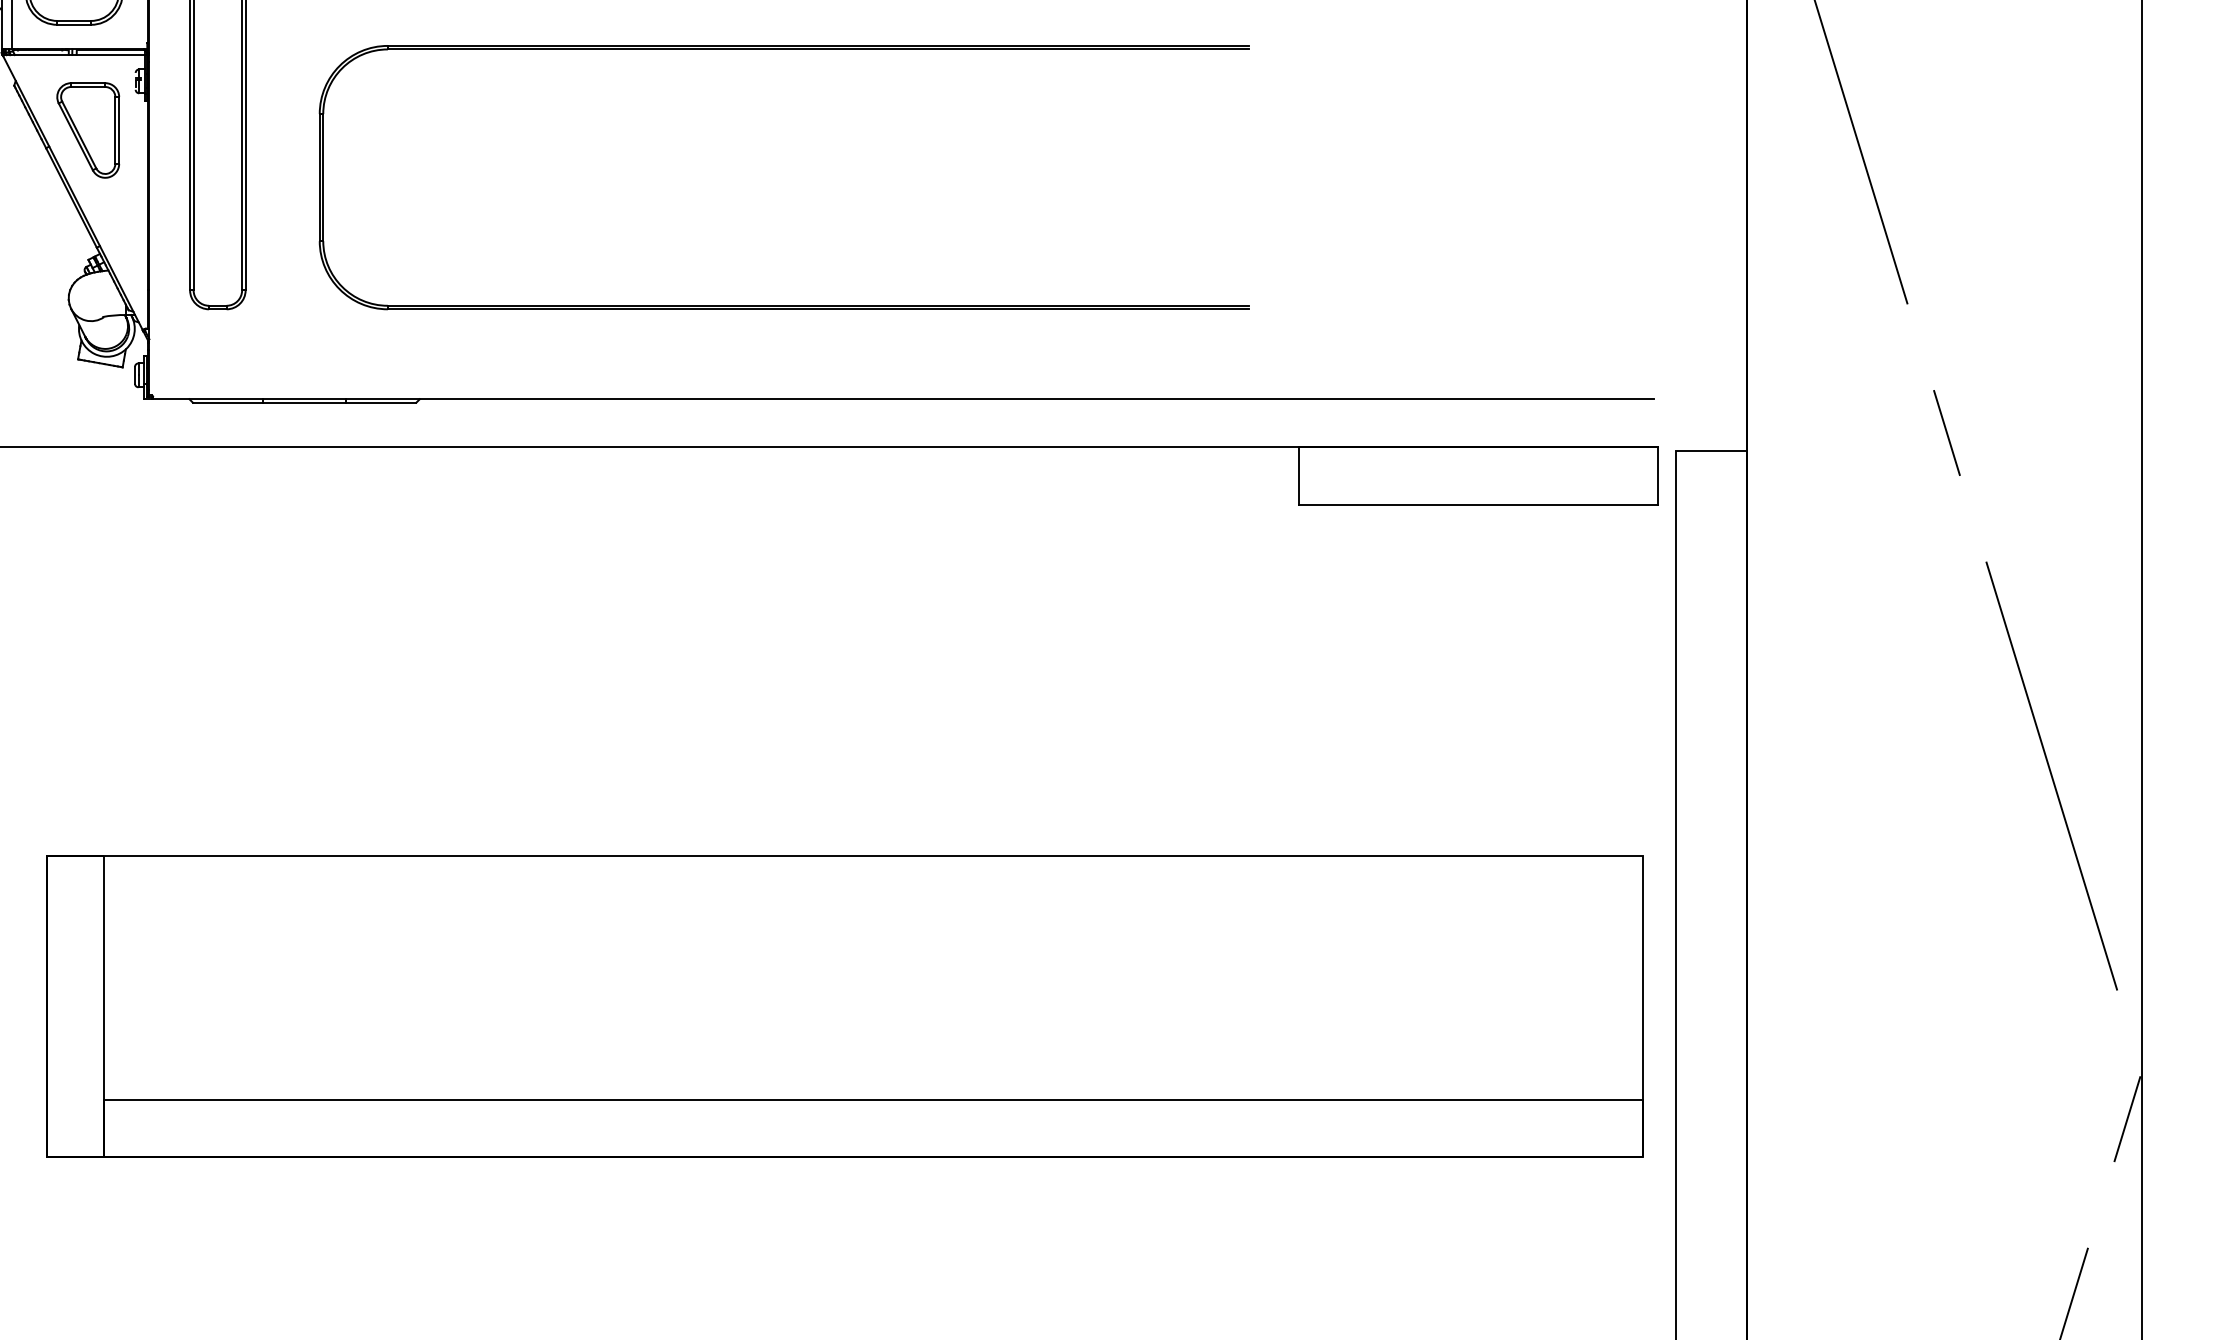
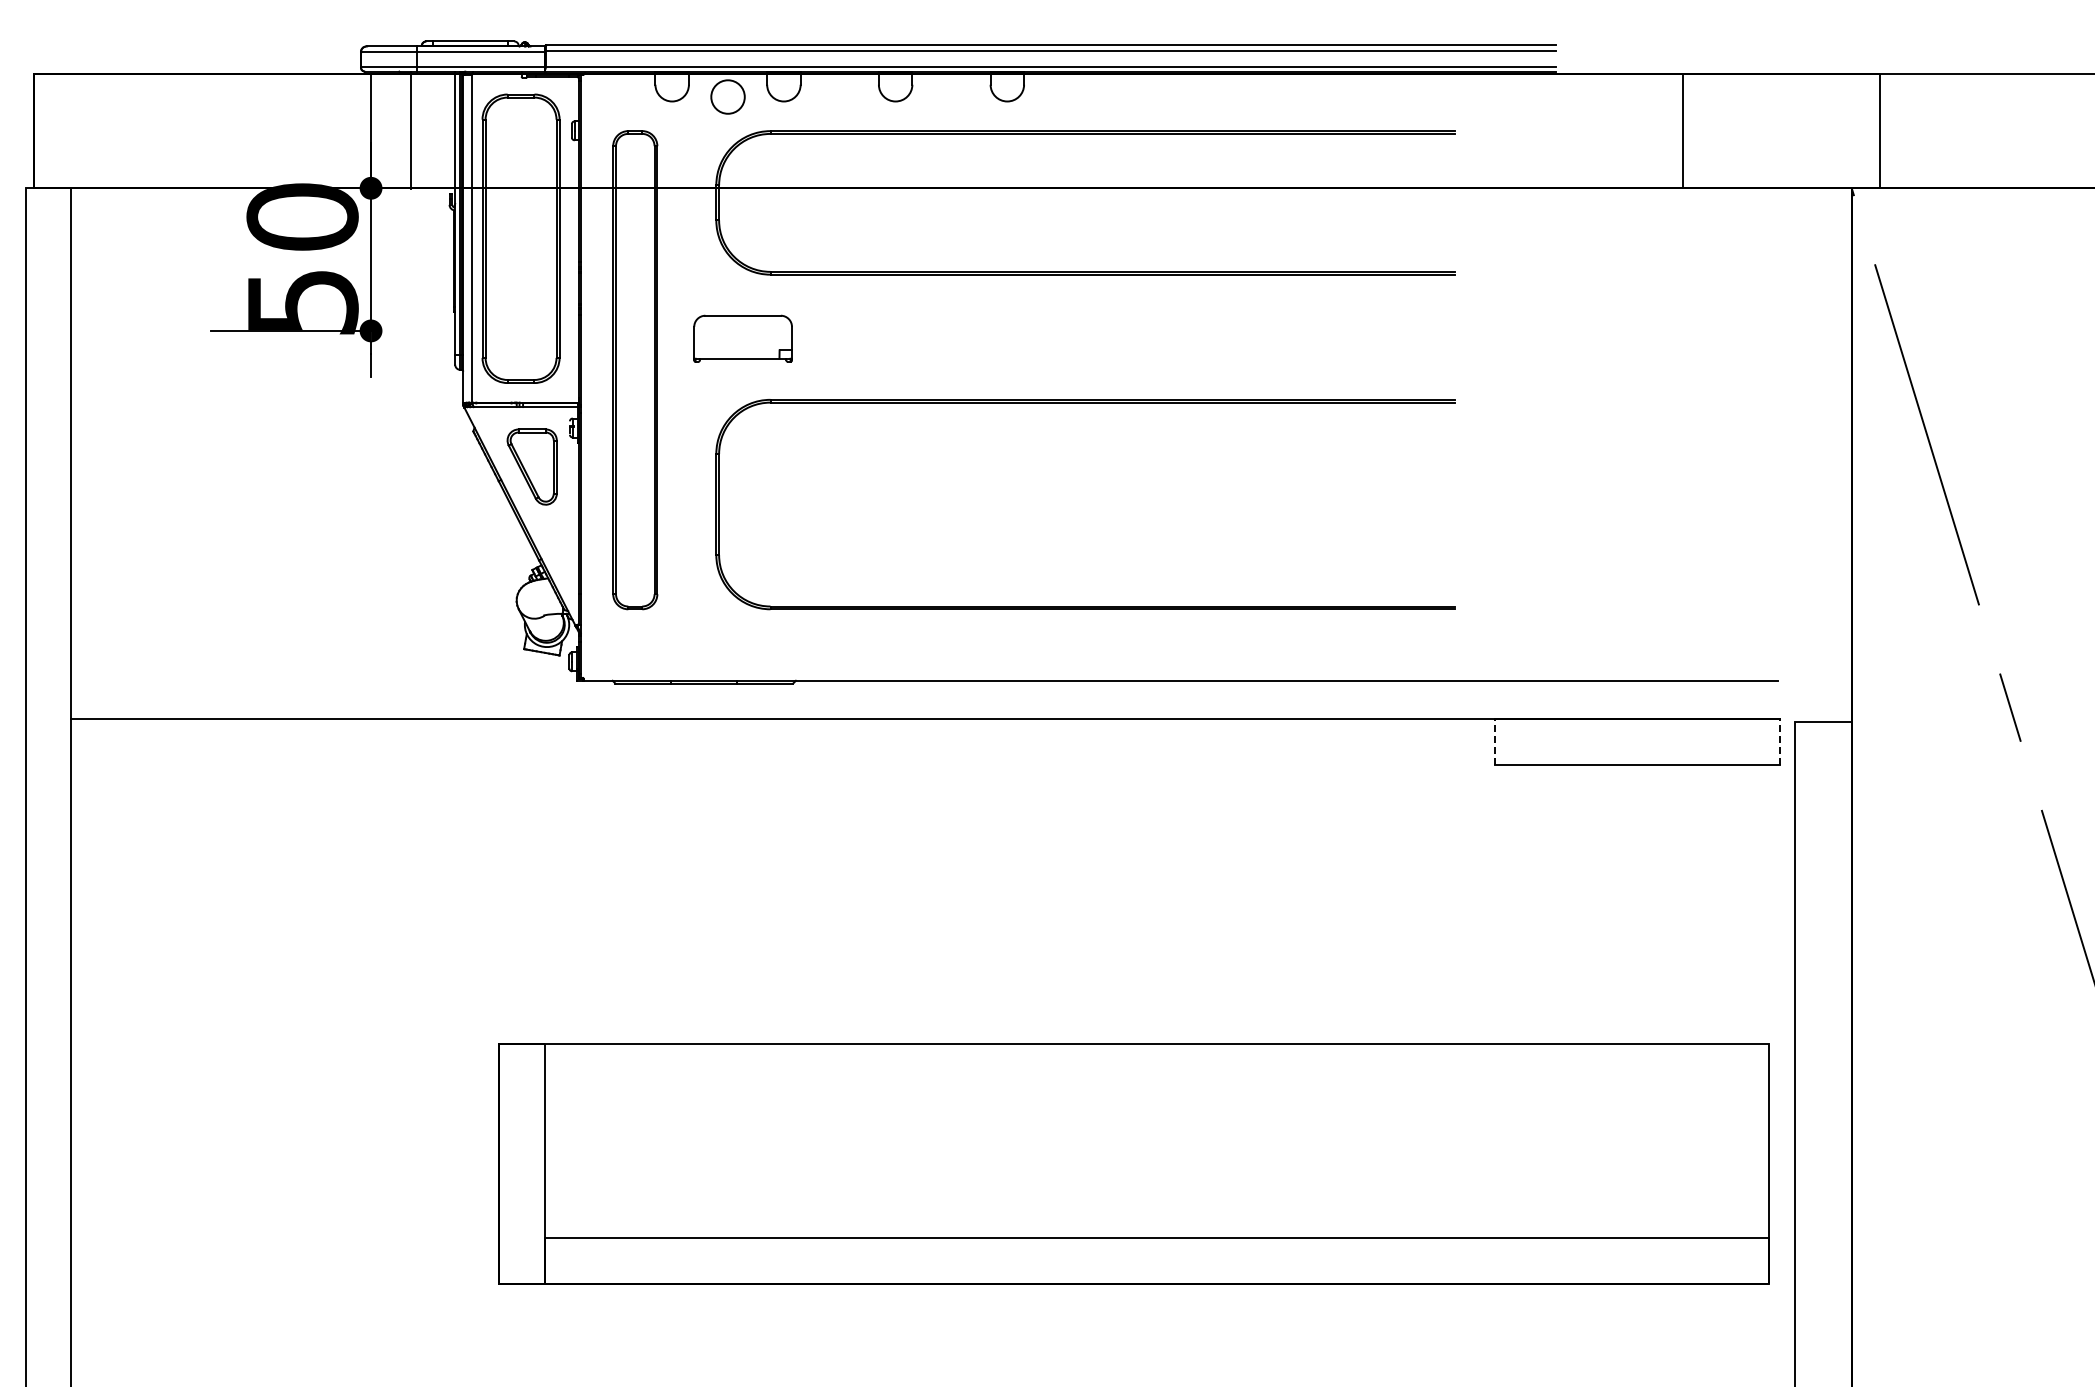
line: (1299, 475) -> (1495, 741), solid -> dashed
line: (1657, 475) -> (1780, 741), solid -> dashed

